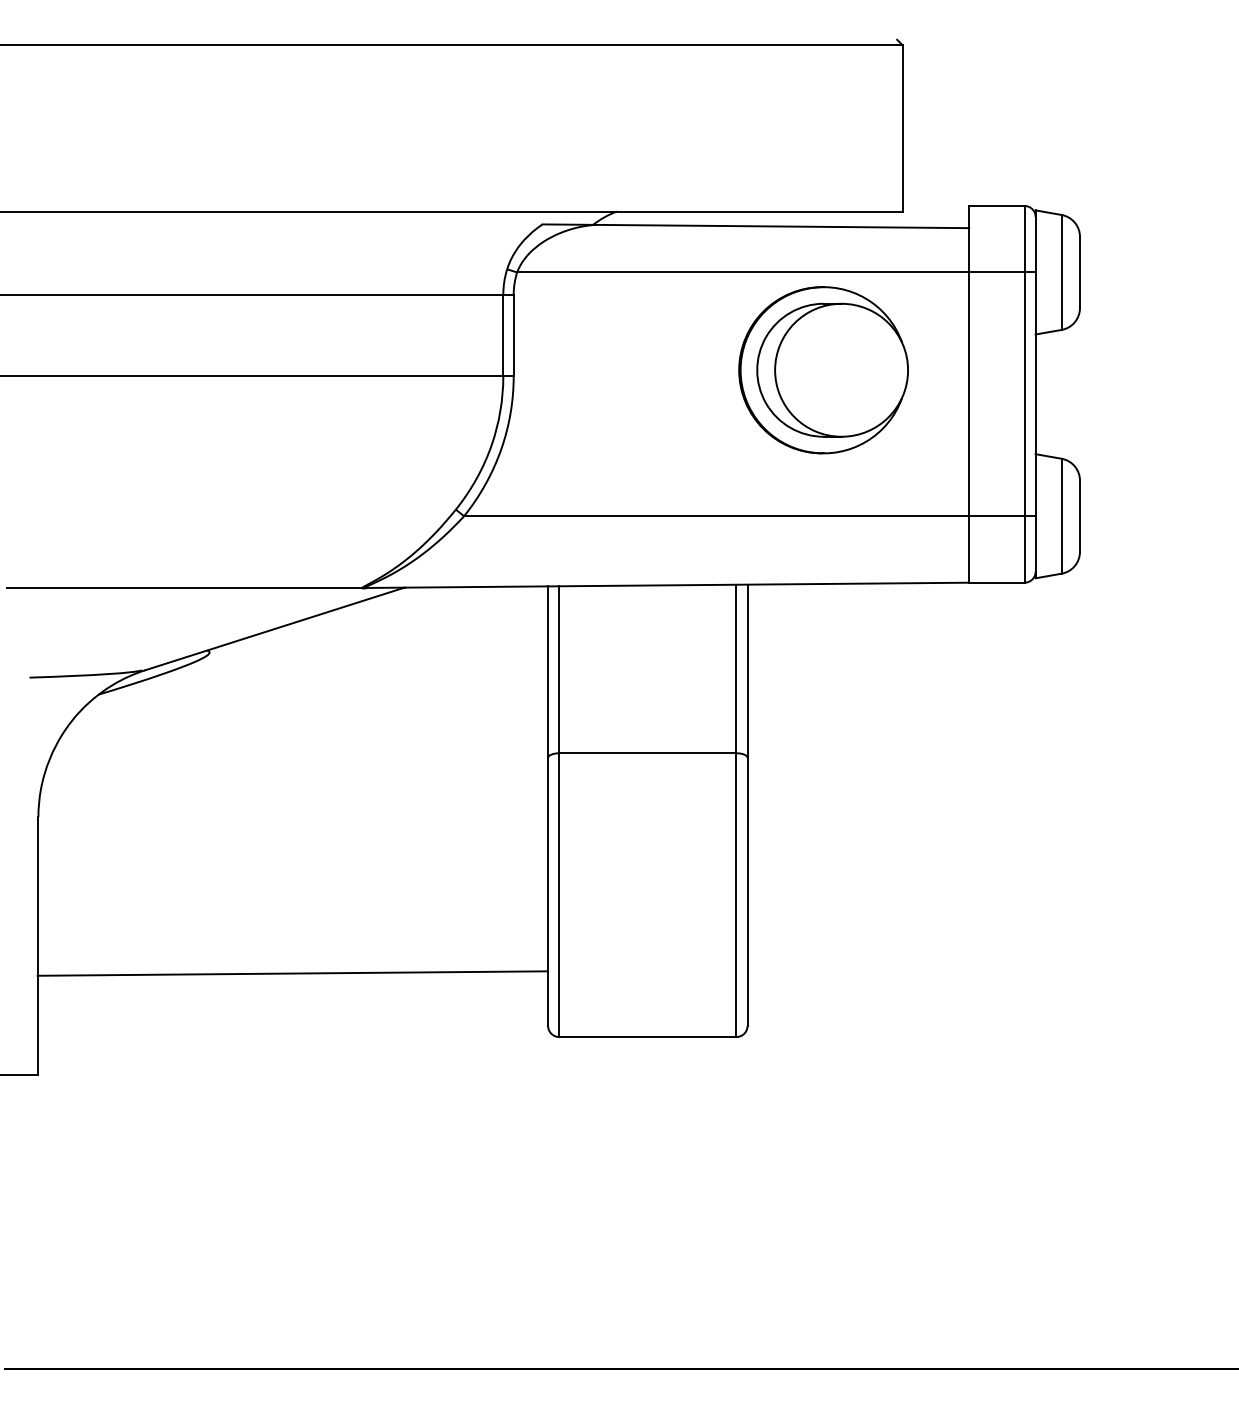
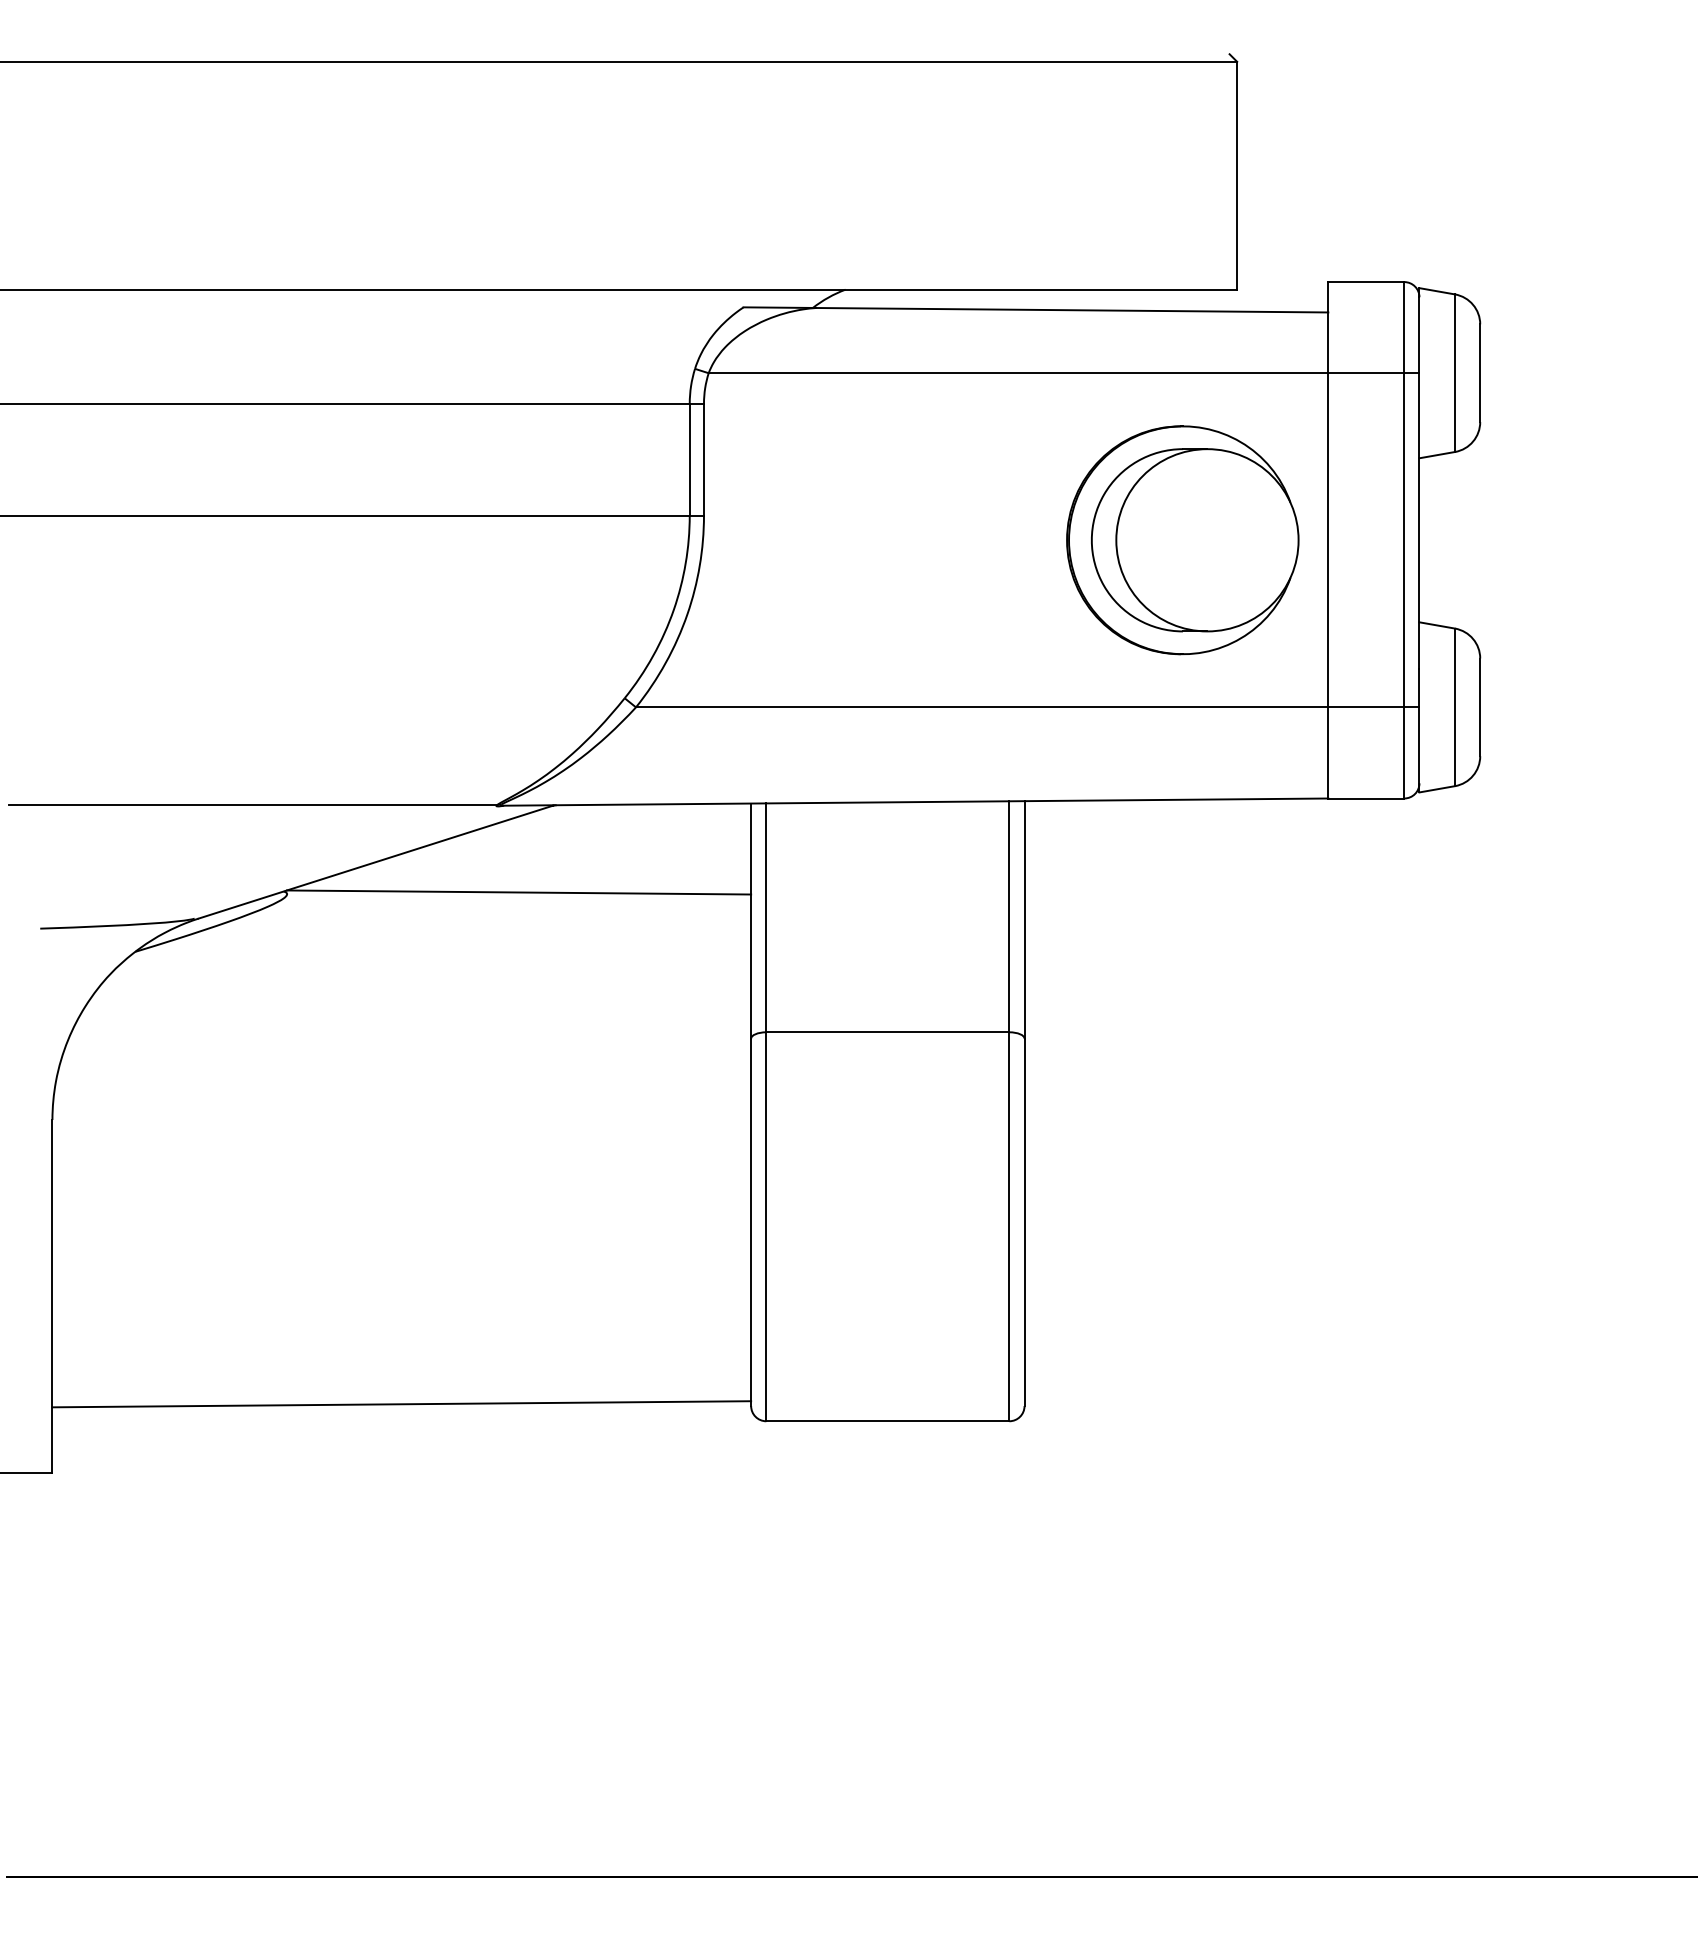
part: (823, 370) -> (1182, 540), moved
line: (378, 651) -> (518, 892), added
line: (292, 973) -> (401, 1404), moved

